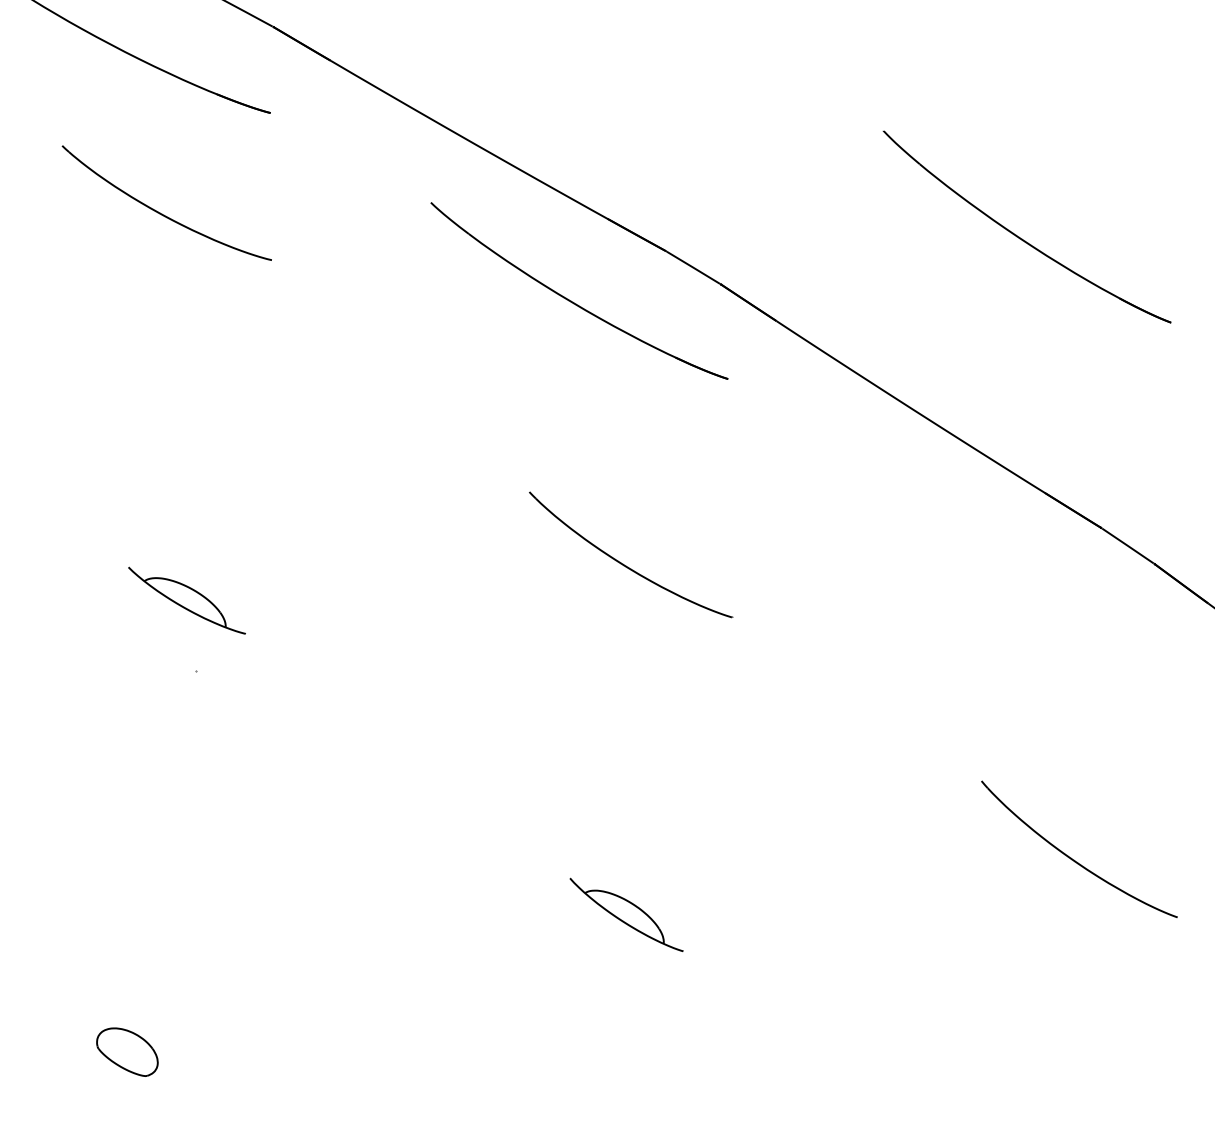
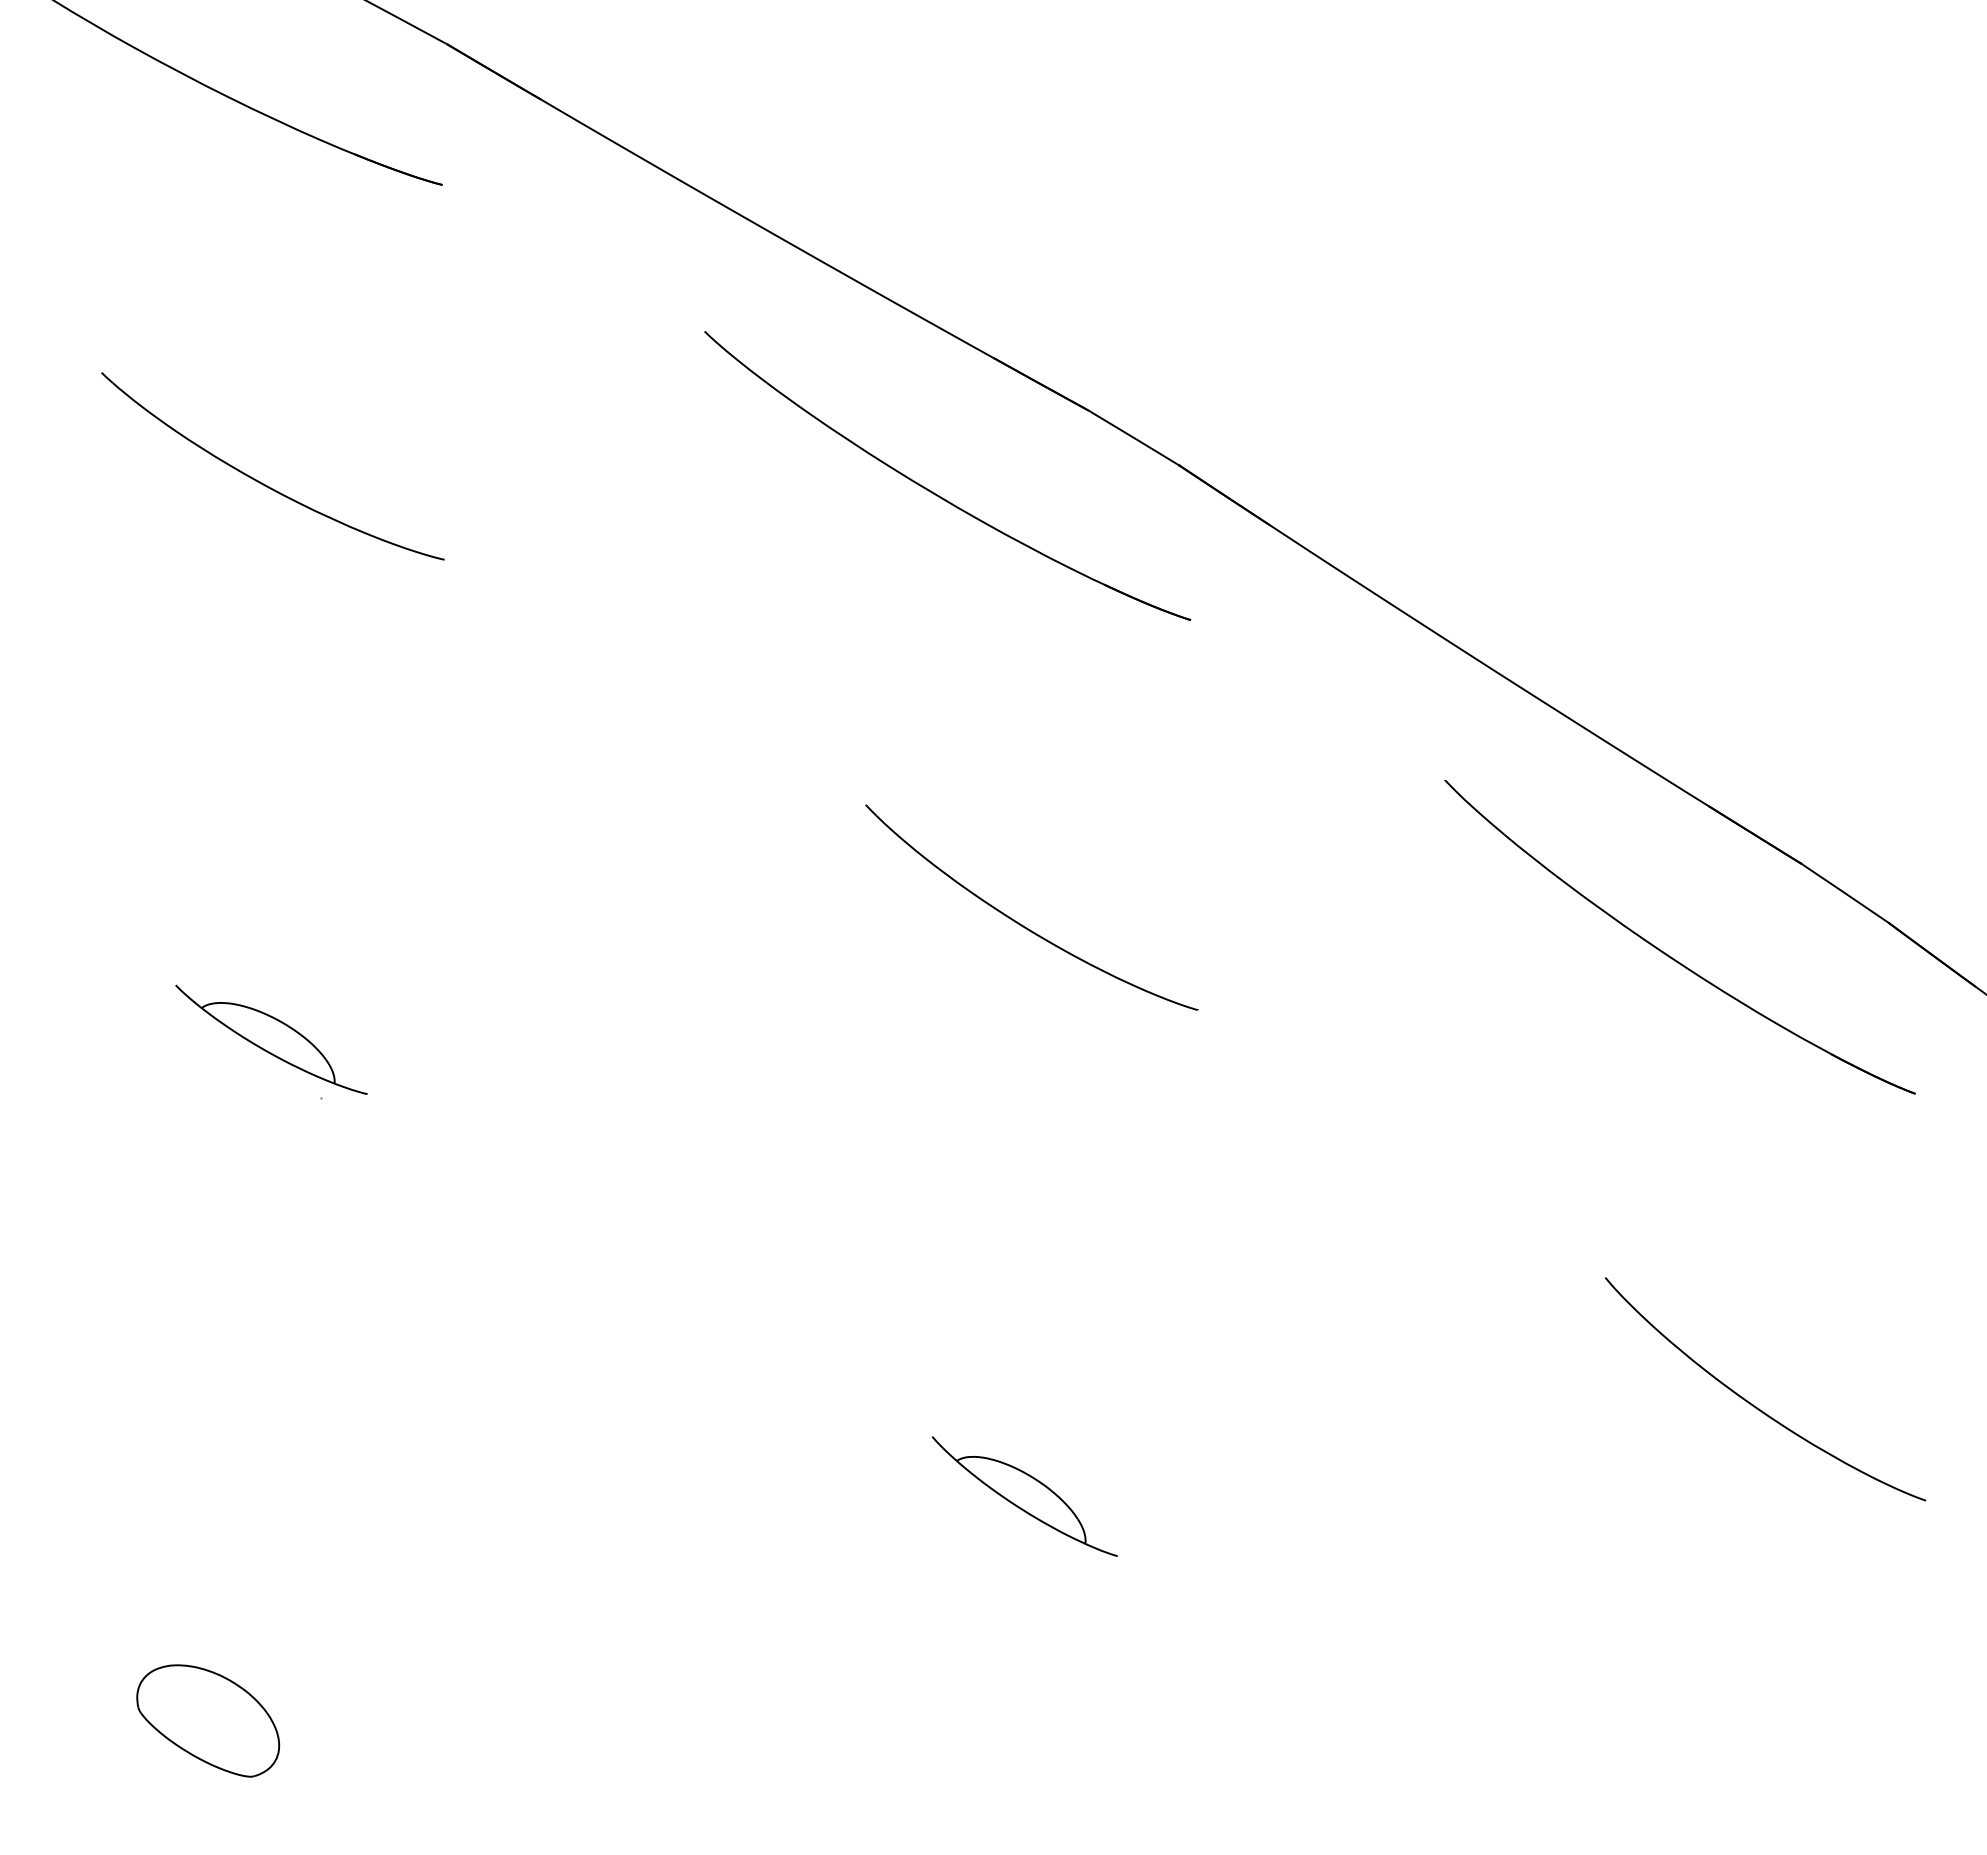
part: (160, 212) -> (262, 481), moved
part: (1019, 236) -> (1667, 952), moved
part: (186, 600) -> (270, 1039), moved
part: (127, 1052) -> (208, 1721), size x1.43

